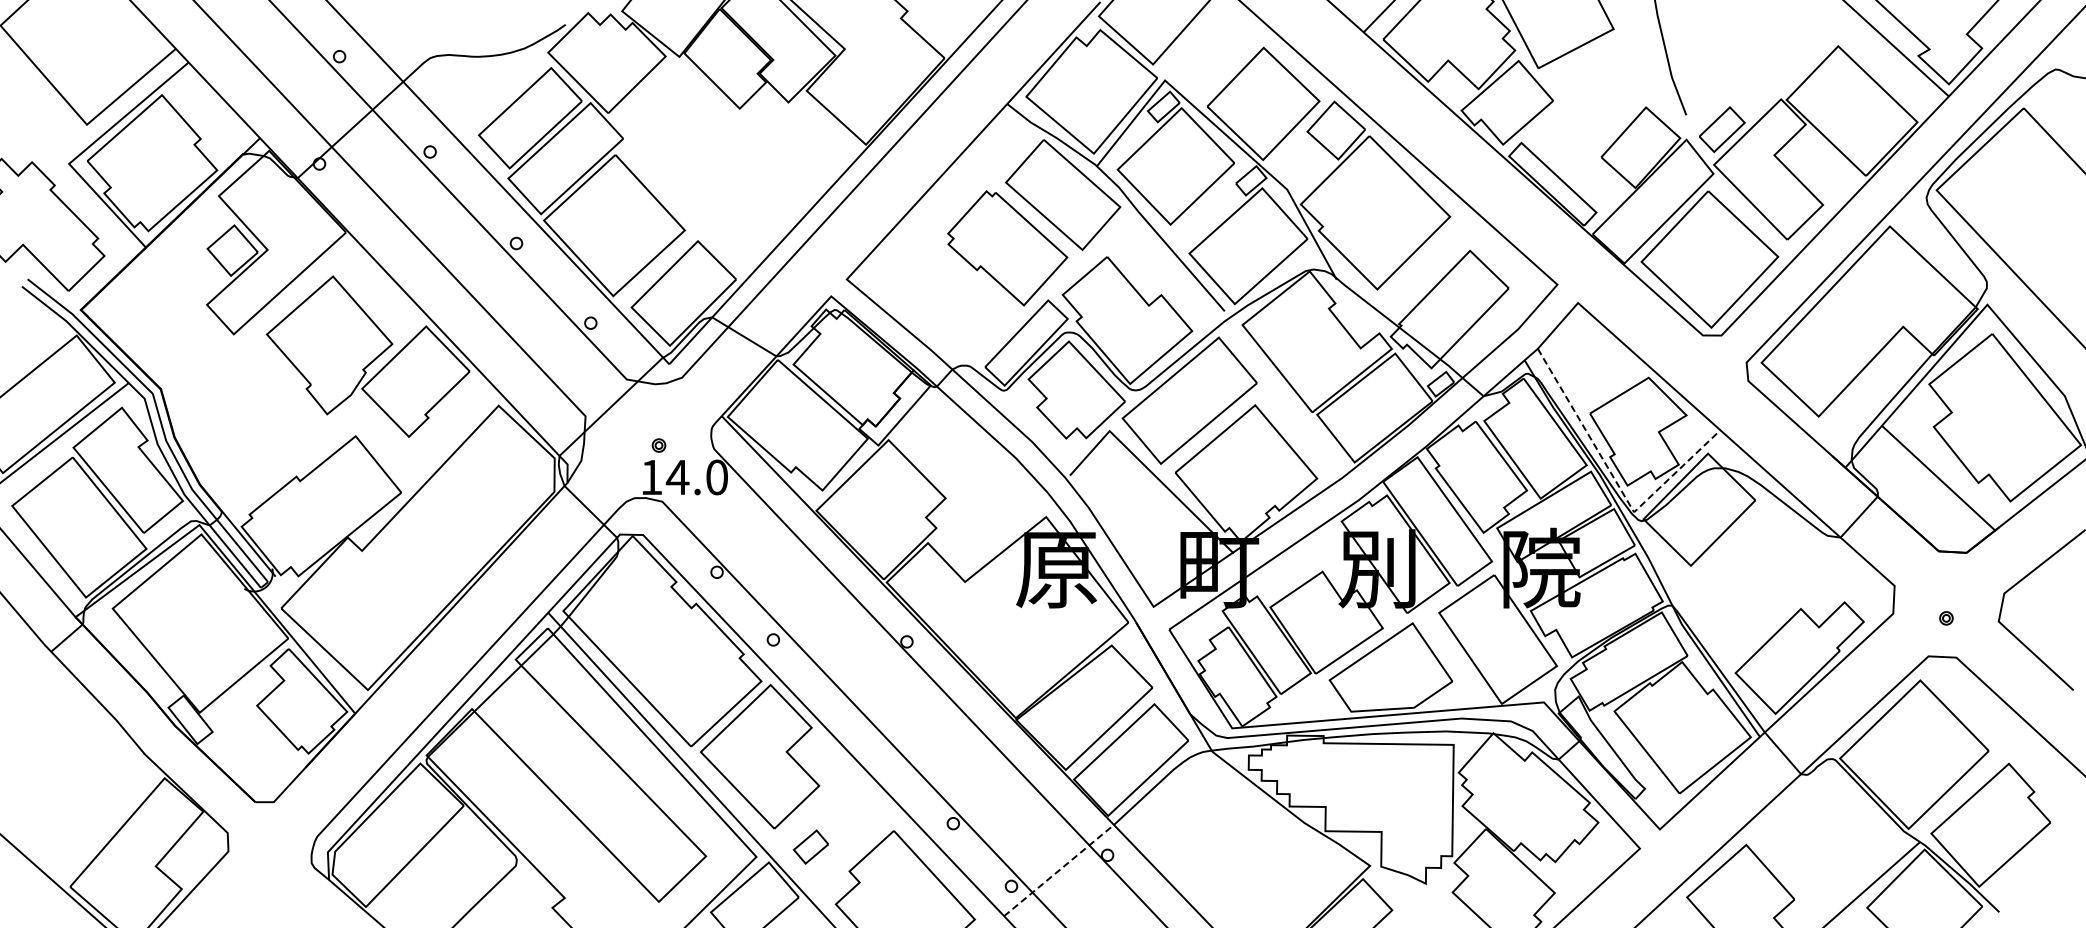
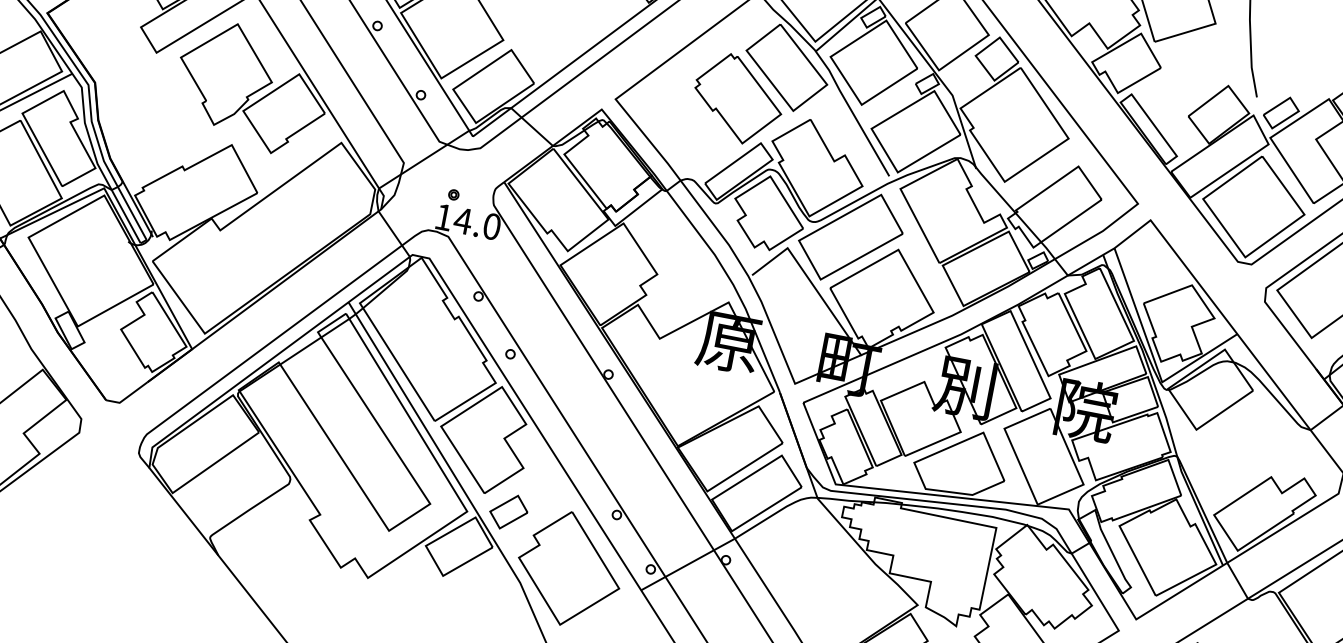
line: (1616, 483) -> (1153, 358), dashed -> solid
part: (810, 846) -> (508, 511), size x1.43
line: (1059, 870) -> (688, 564), dashed -> solid

